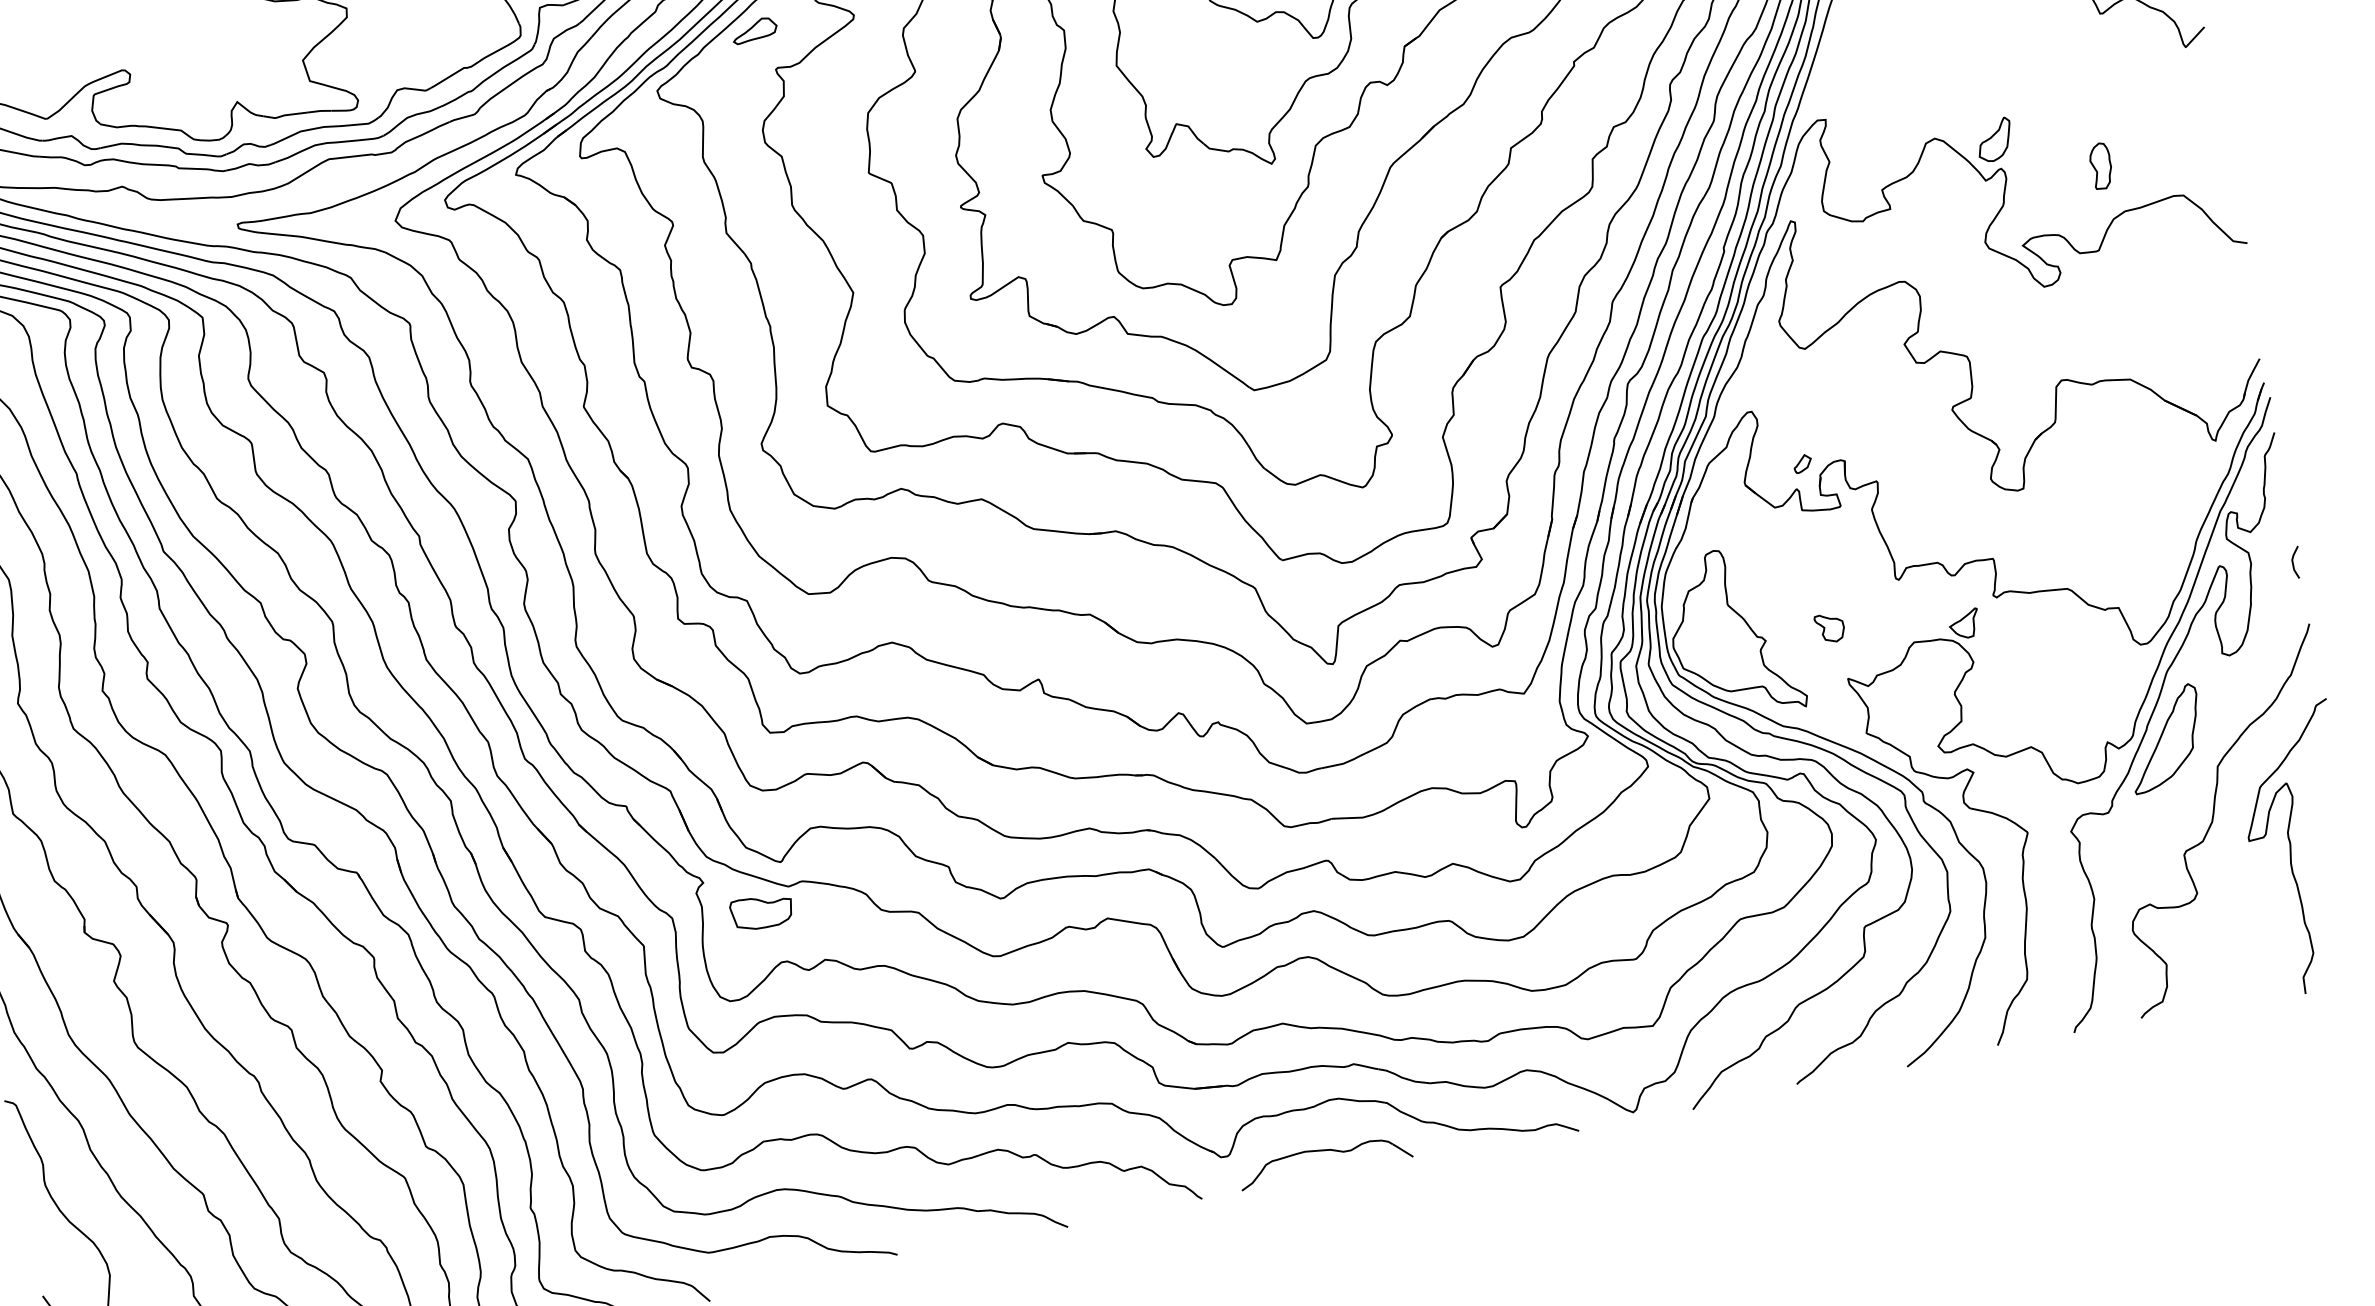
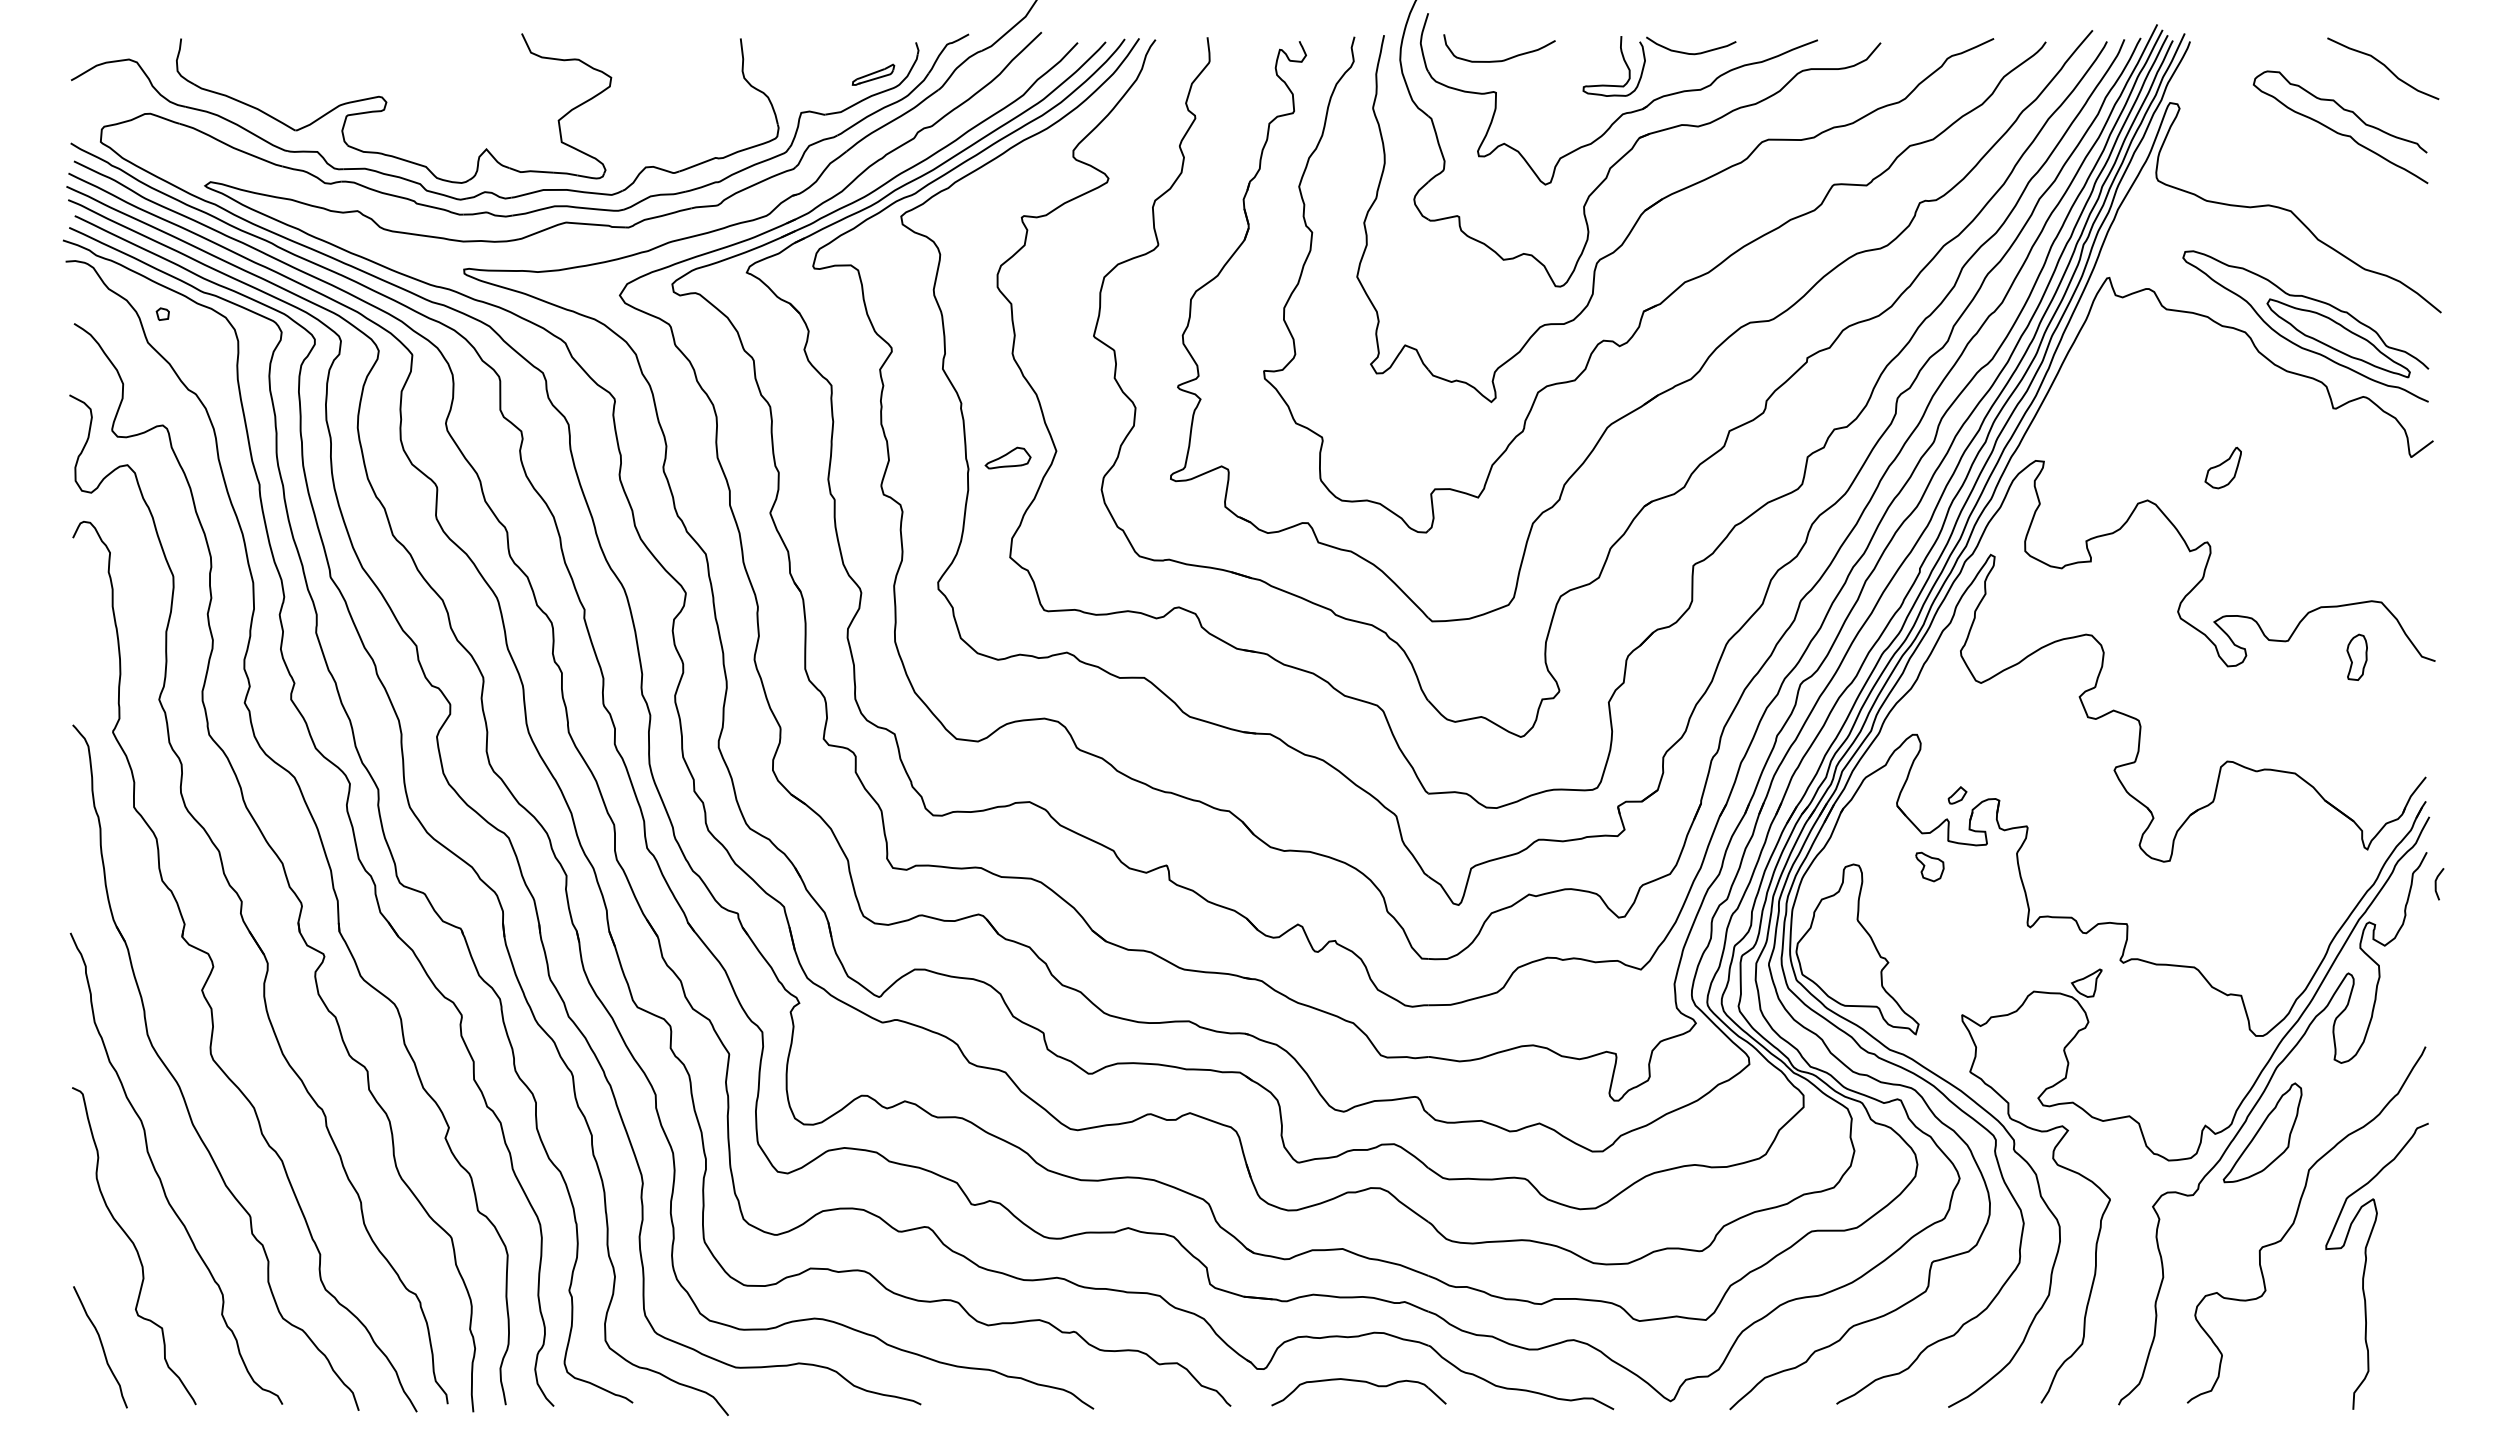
part: (753, 30) -> (1007, 457), moved
part: (1993, 139) -> (2222, 467), moved
part: (2100, 165) -> (2356, 656), moved
line: (2293, 563) -> (2436, 884), moved
part: (1829, 627) -> (1929, 866), moved
part: (761, 911) -> (851, 1042), removed

